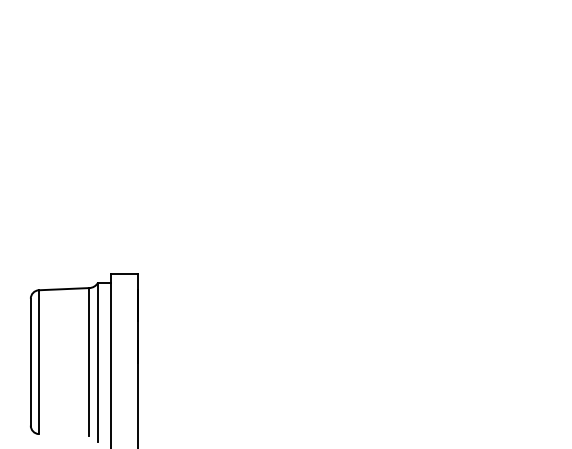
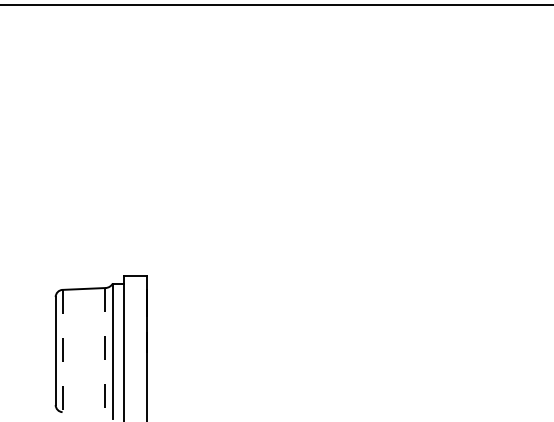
line: (38, 362) -> (62, 351), solid -> dashed
line: (89, 362) -> (105, 351), solid -> dashed

